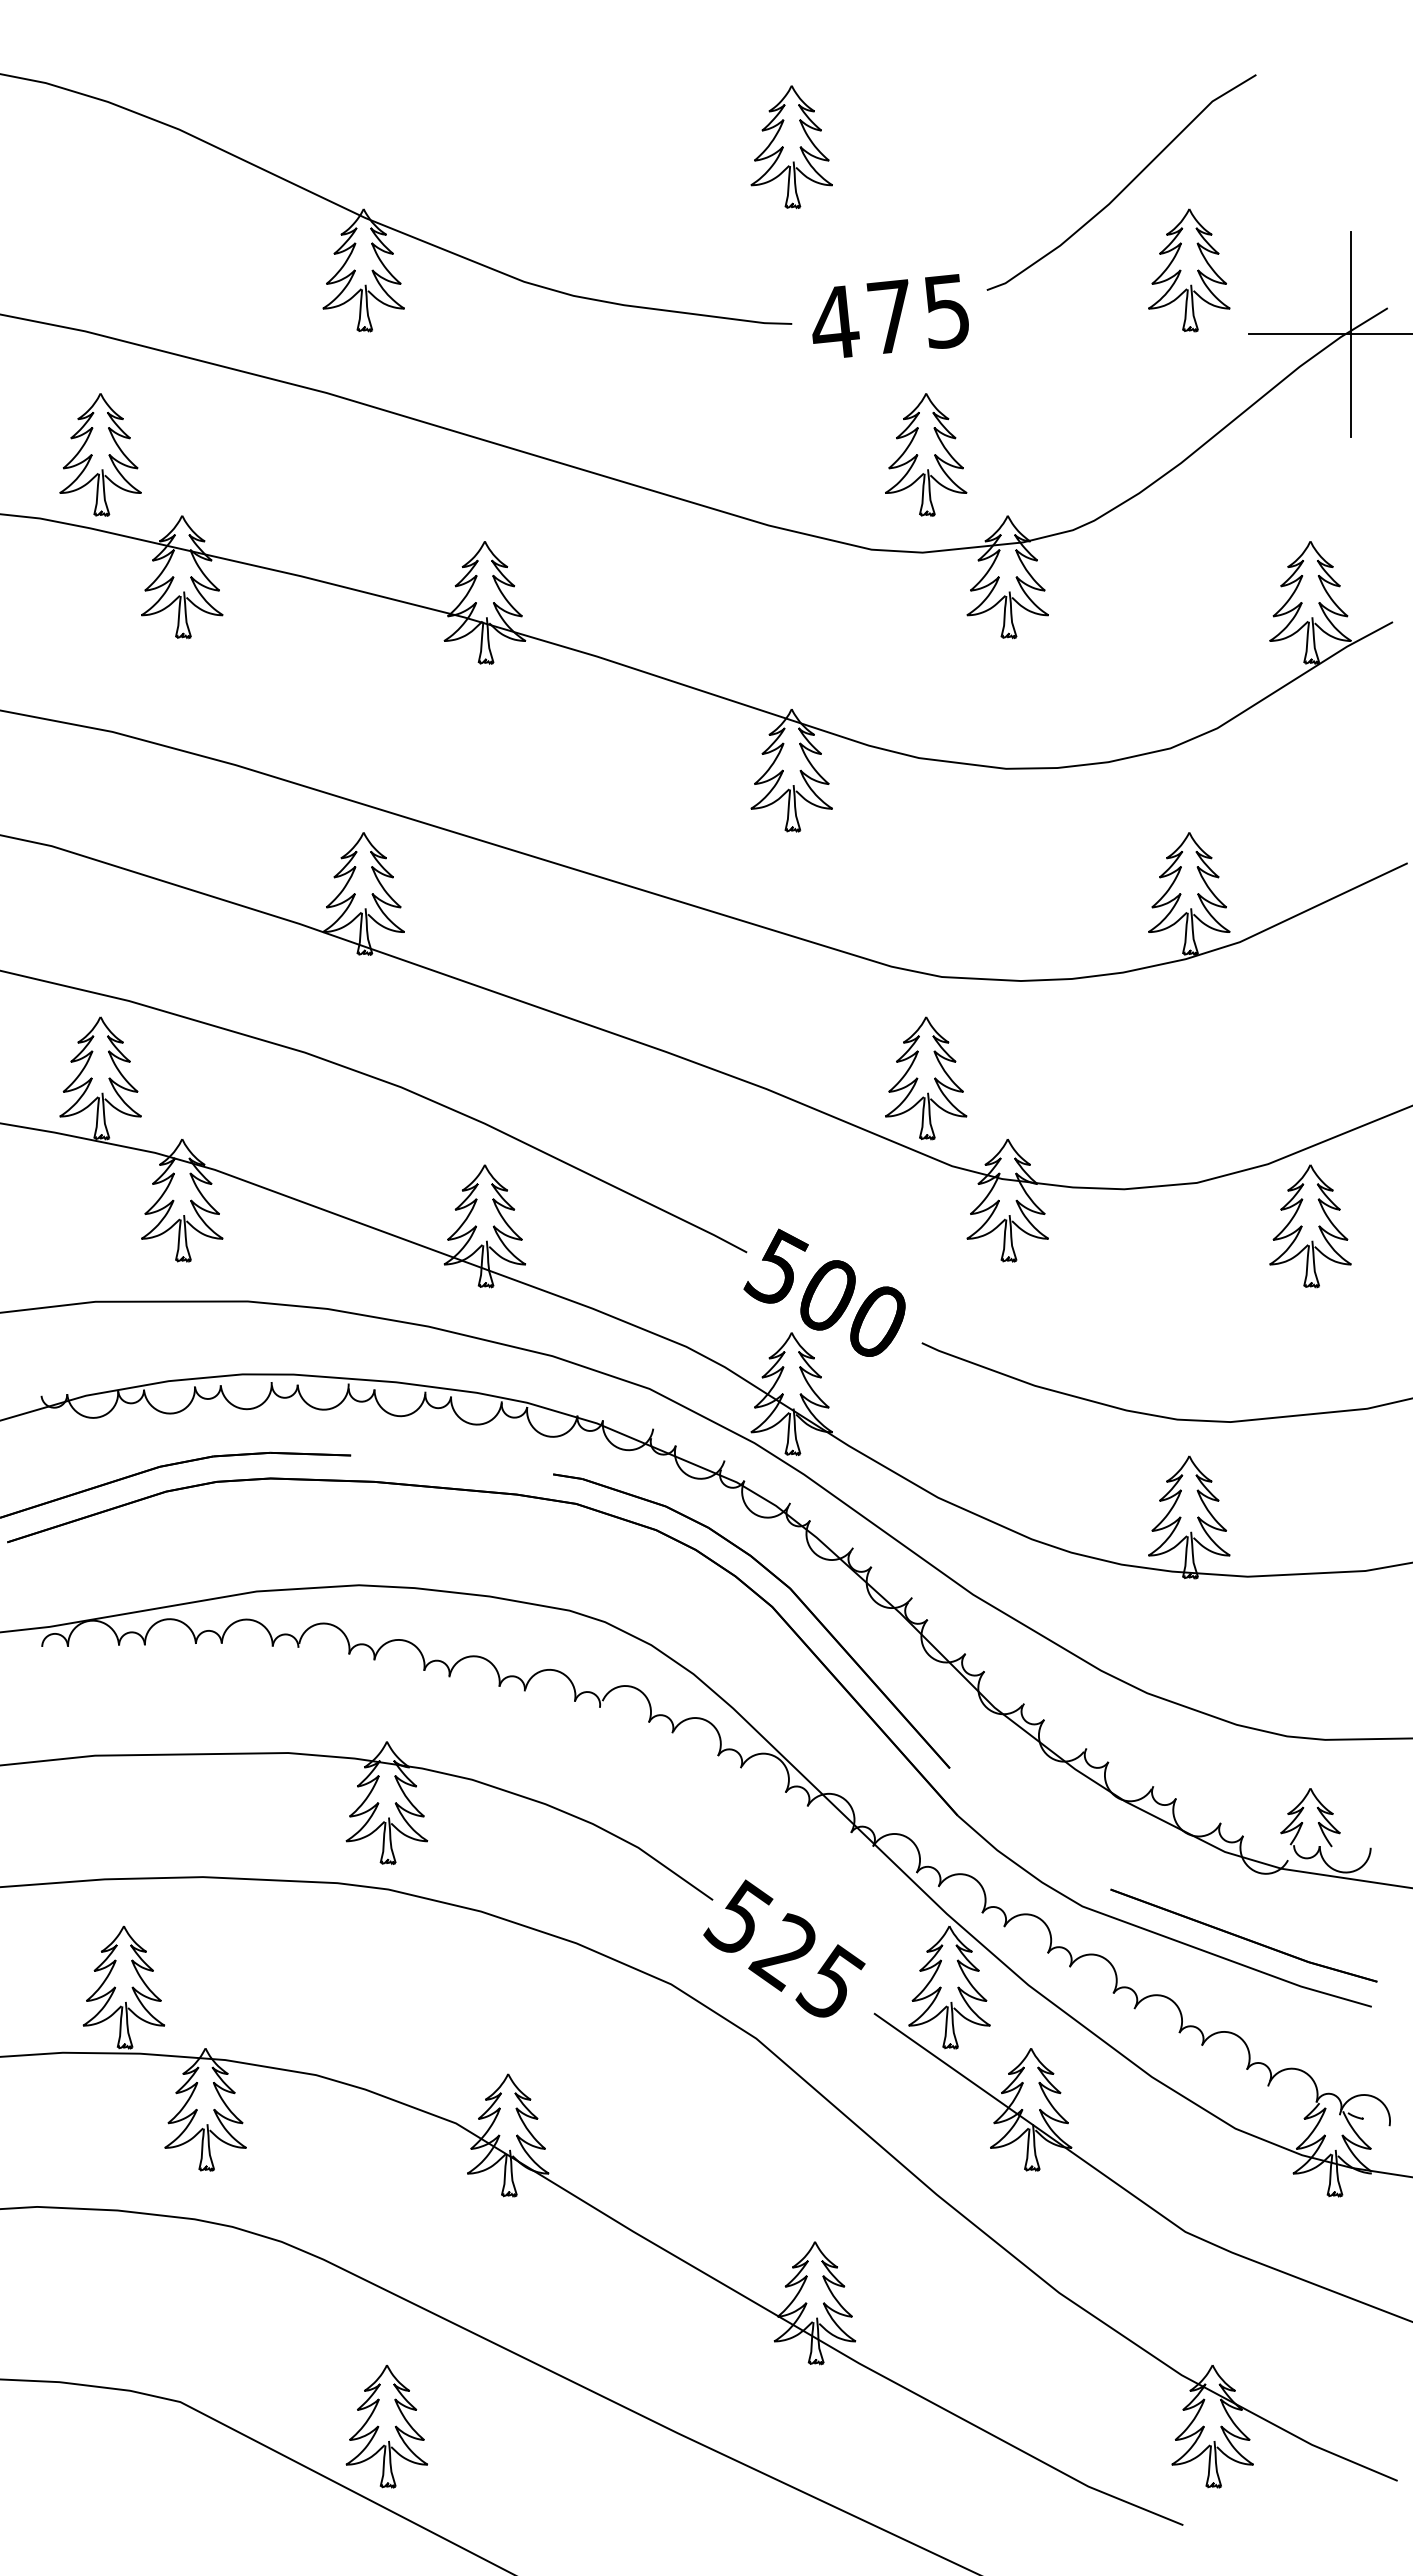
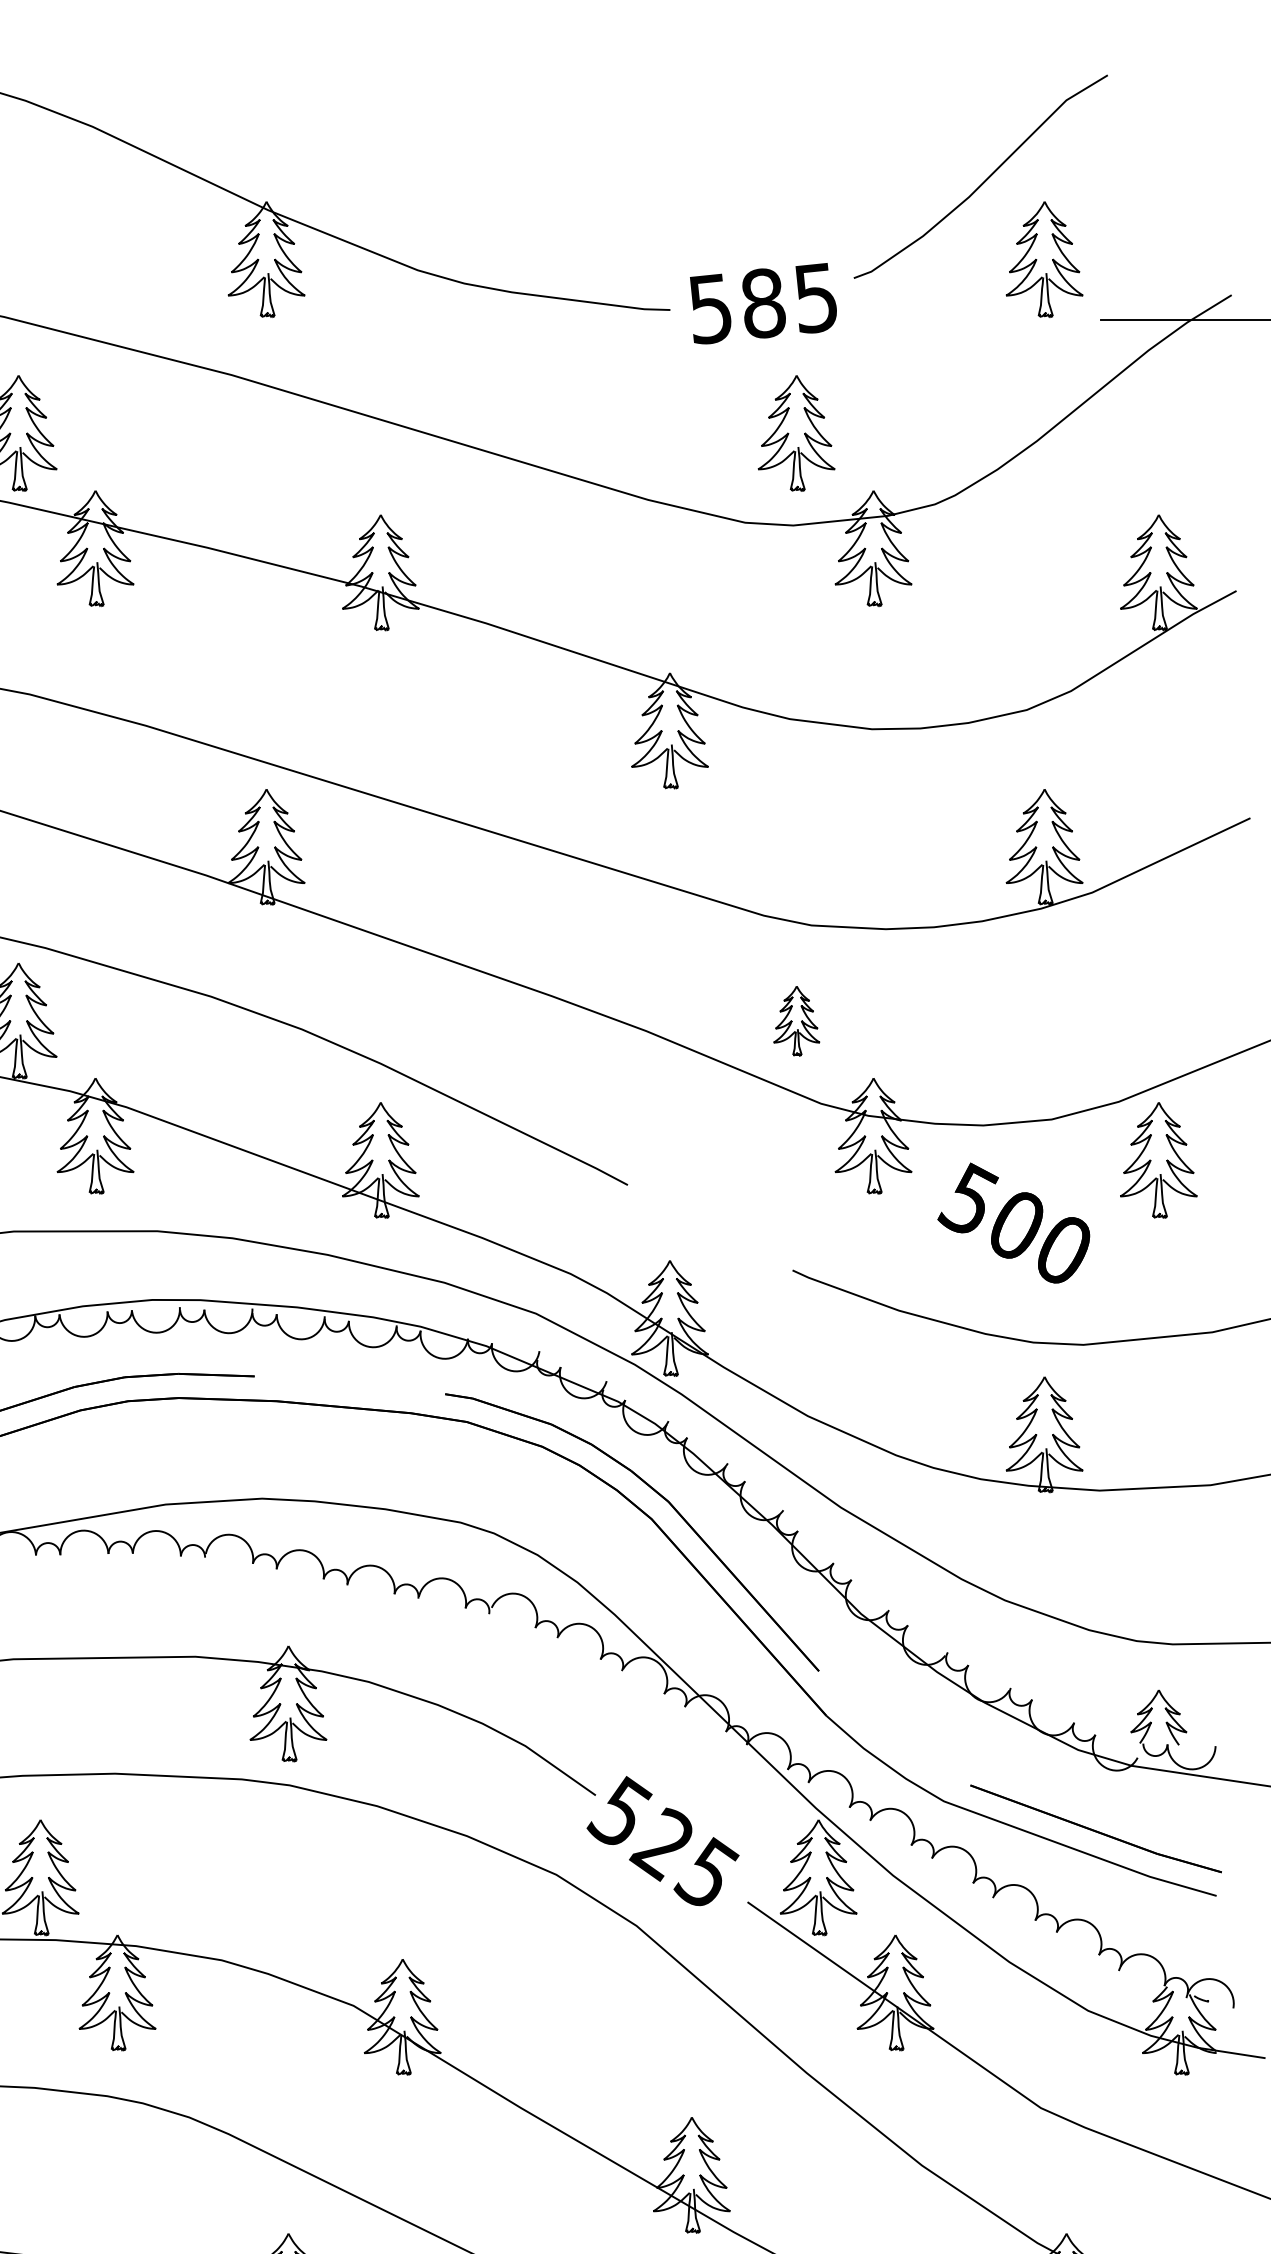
part: (791, 147) -> (669, 143), removed
text: (863, 319) -> (737, 305), 475 -> 585
line: (1351, 333) -> (1197, 319), removed
part: (926, 1078) -> (796, 1021), size x0.6
text: (824, 1292) -> (1013, 1222), moved

